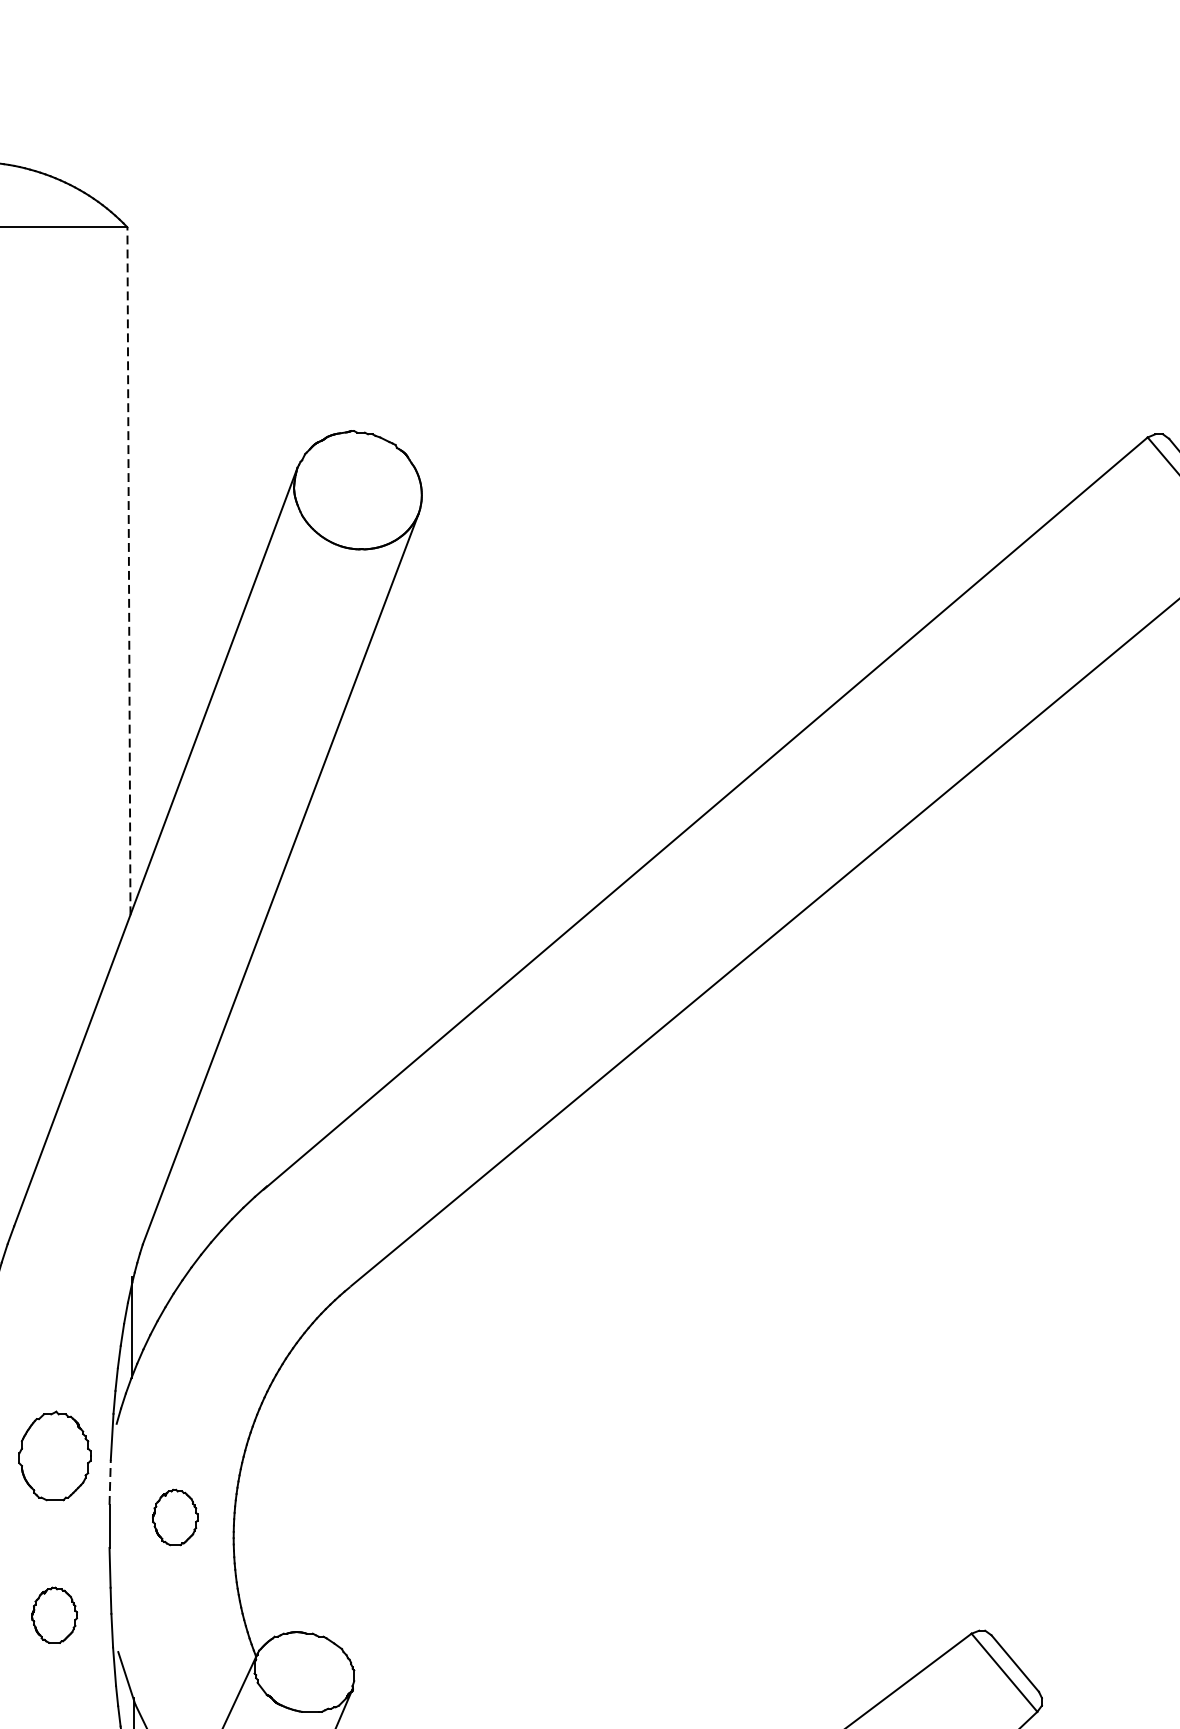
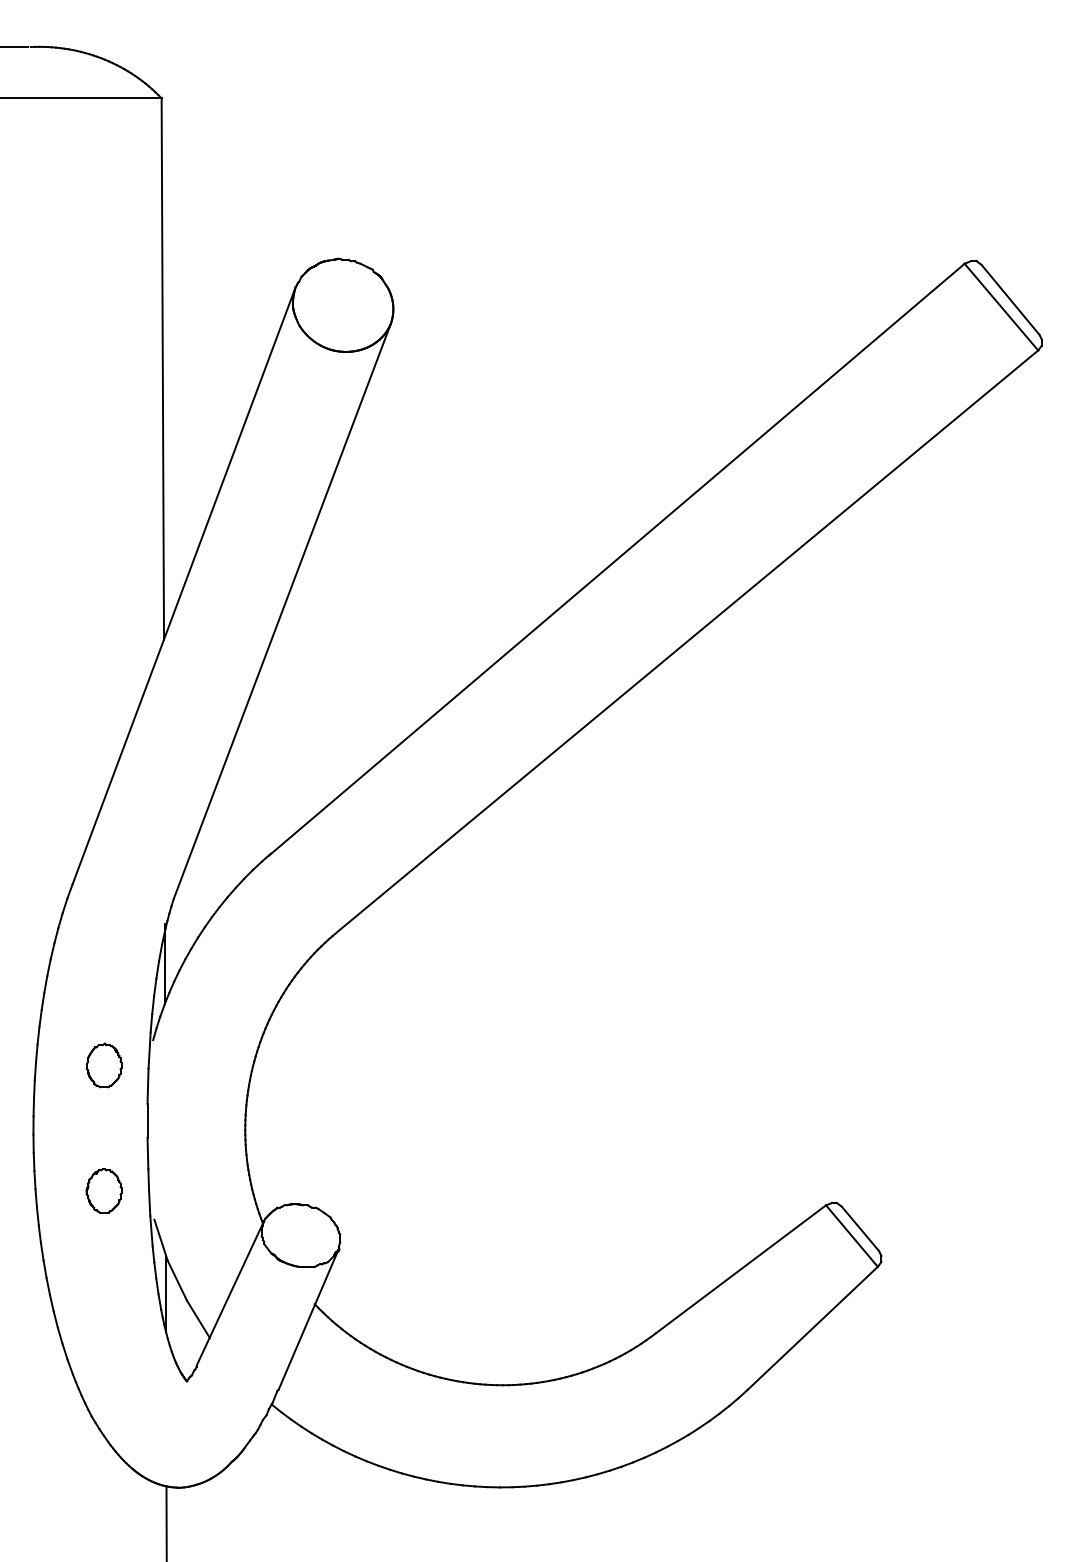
line: (128, 571) -> (162, 369), dashed -> solid
part: (53, 1456) -> (103, 1065), size x0.62
line: (110, 1482) -> (148, 1086), dashed -> solid
part: (174, 1517) -> (198, 1113), removed

